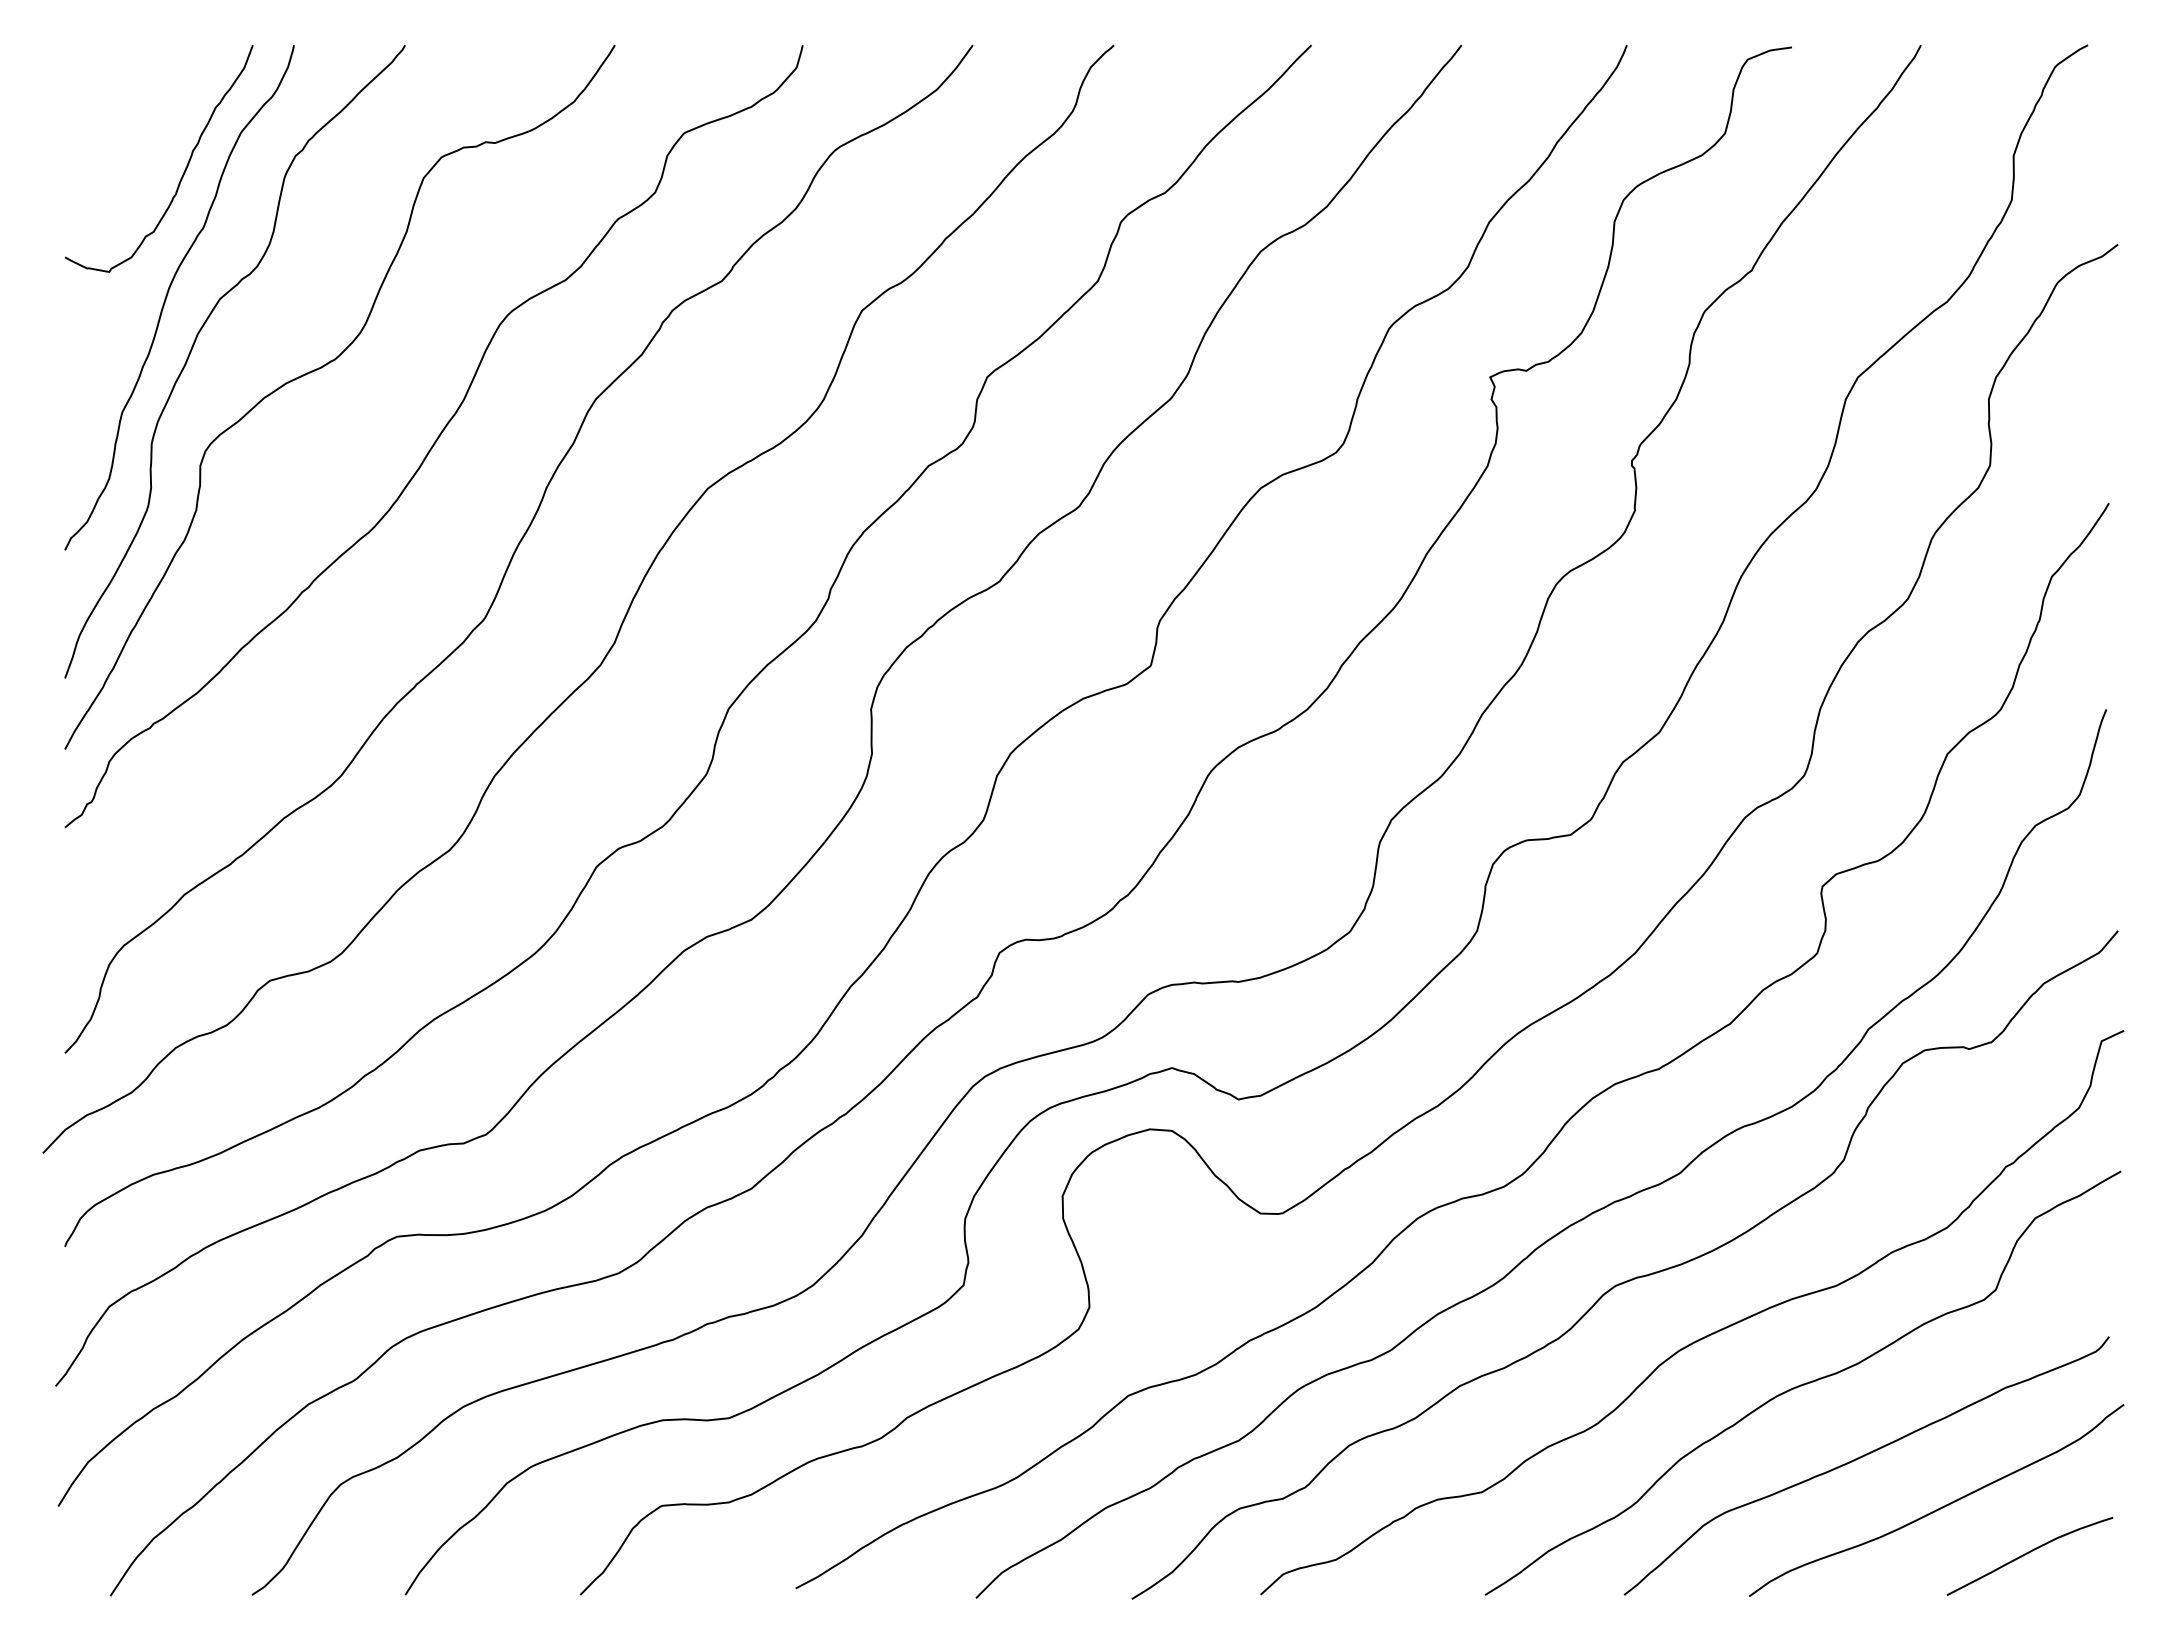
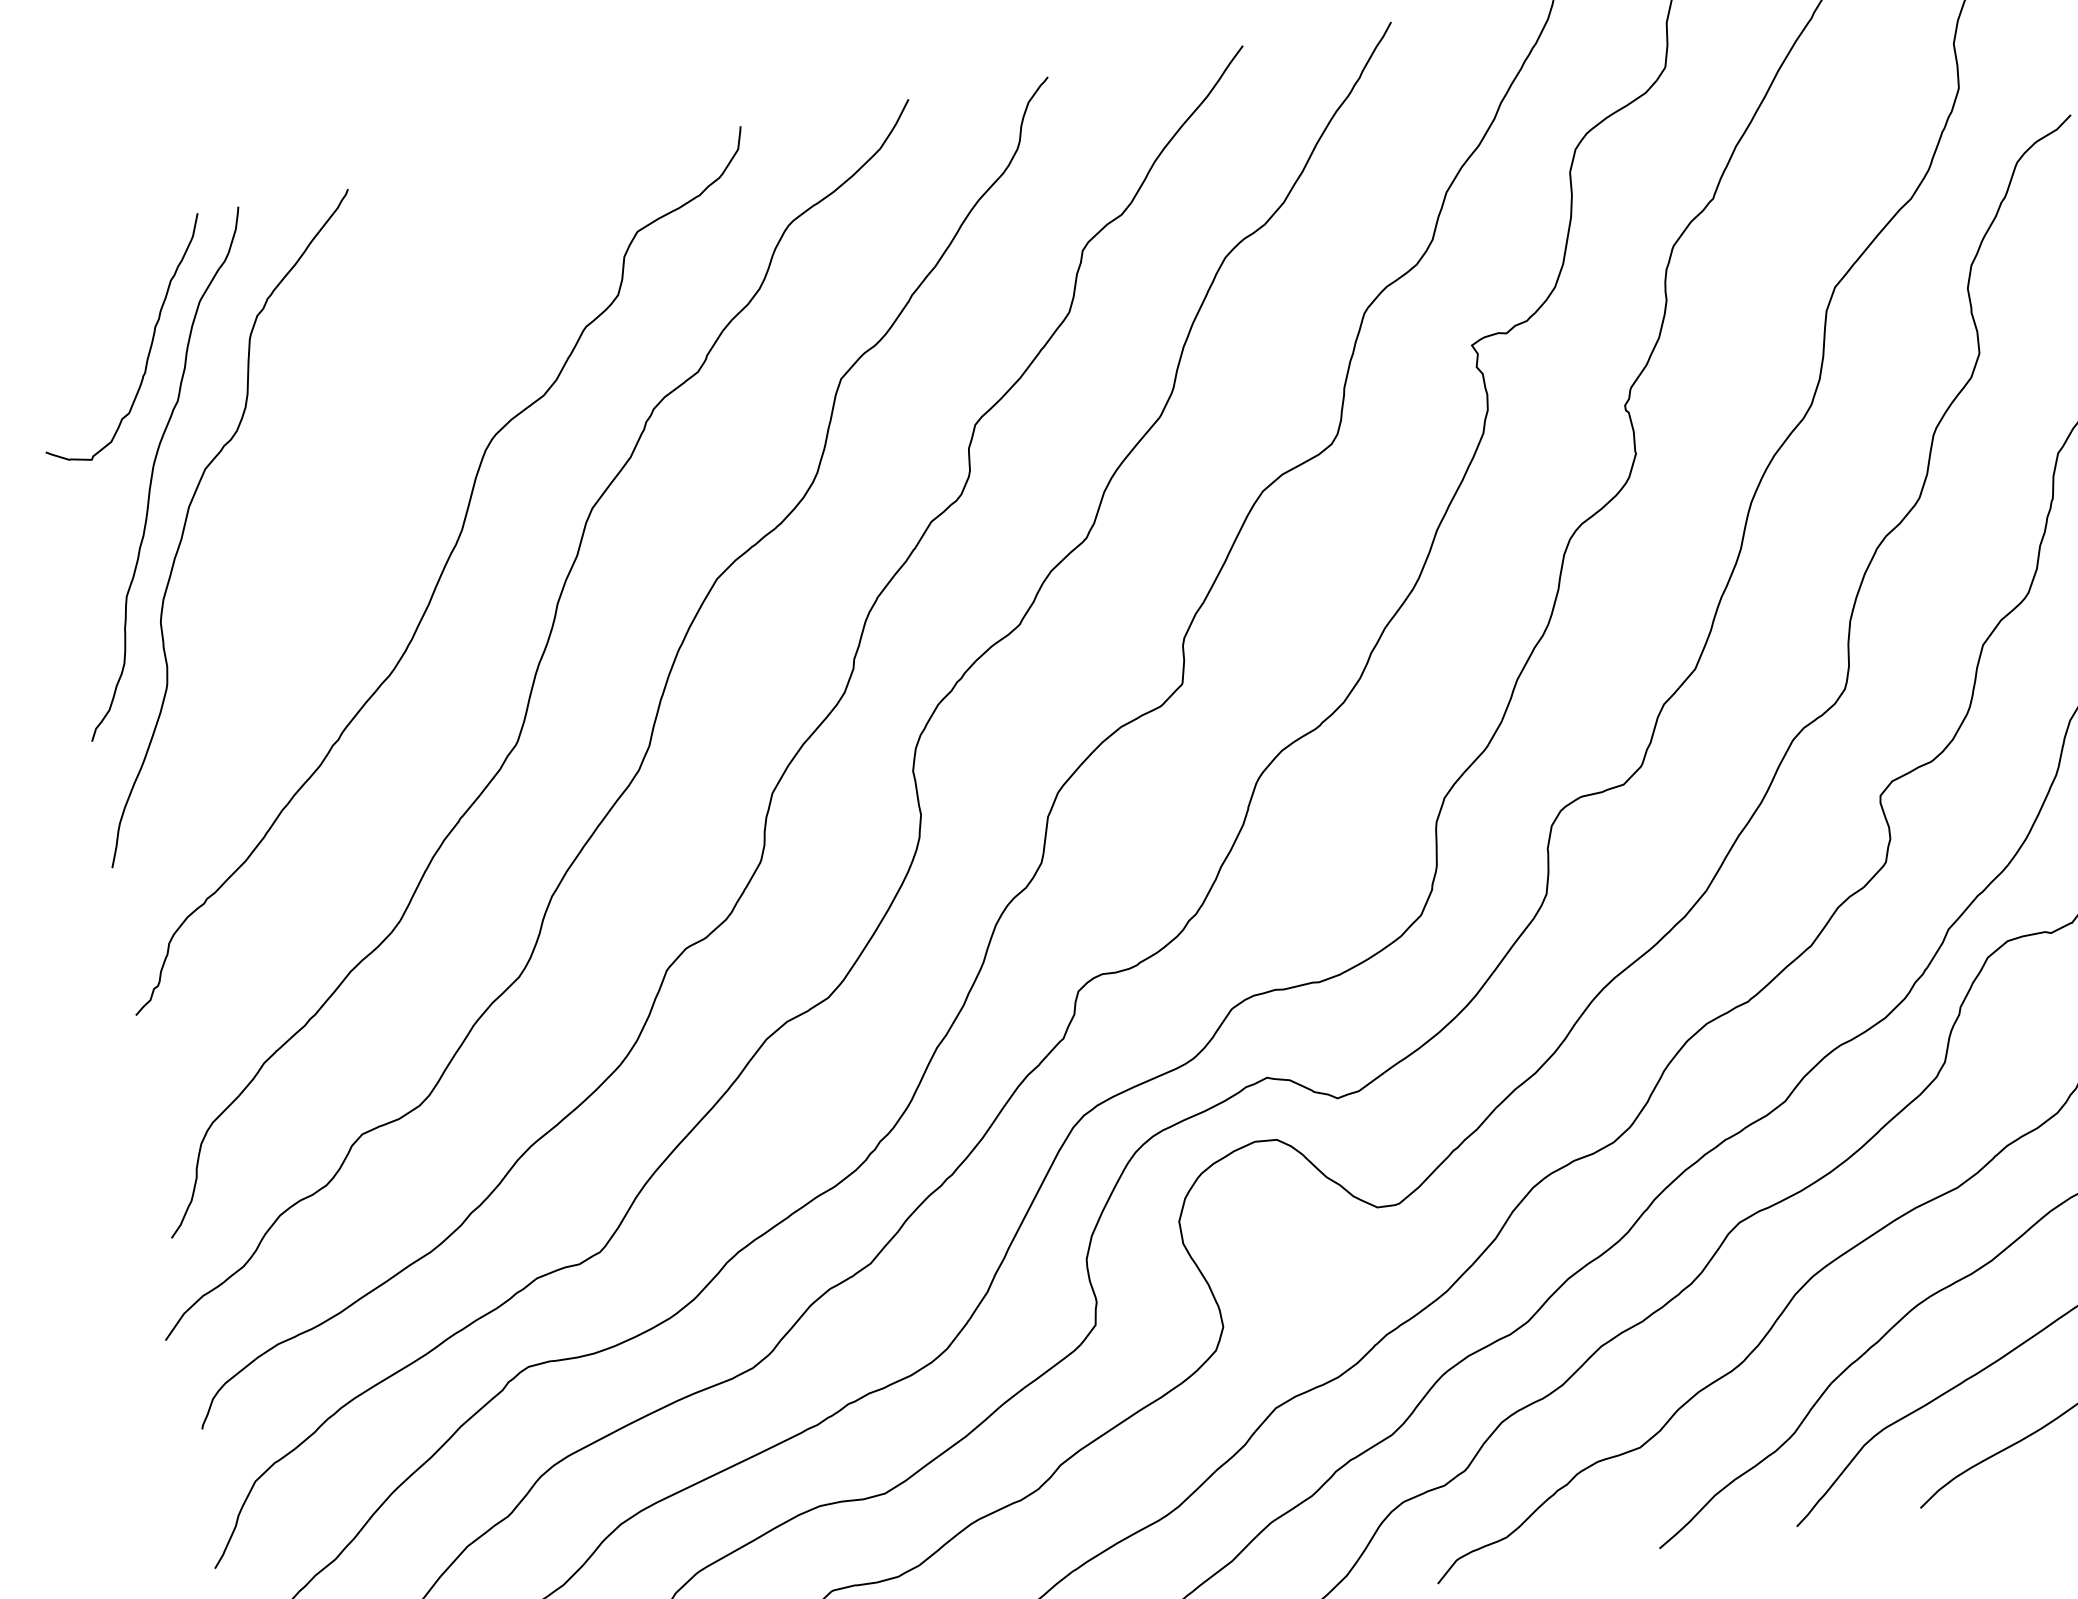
curve: (323, 367) -> (318, 520), removed

